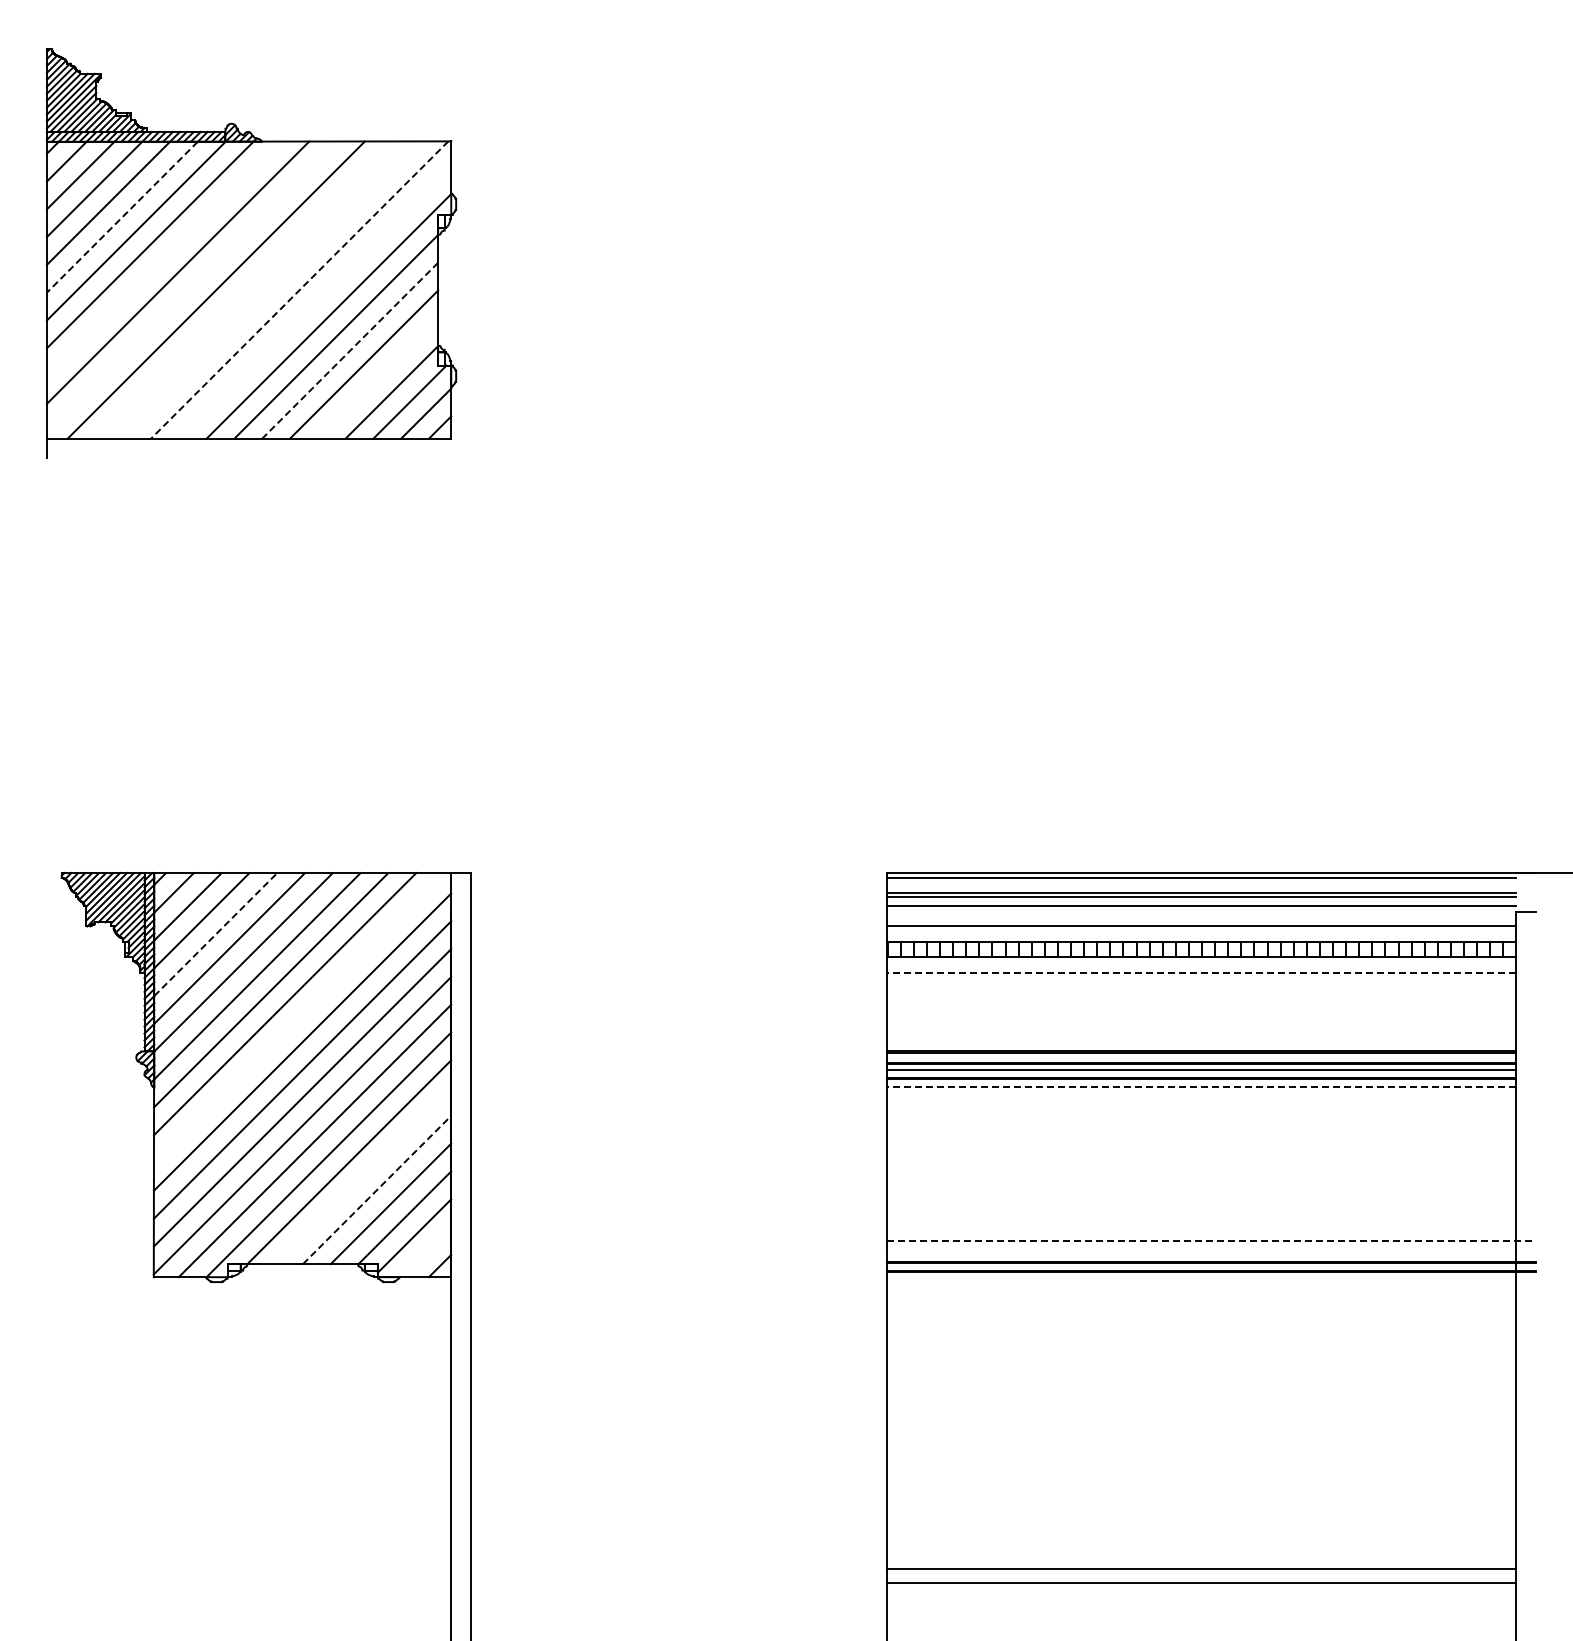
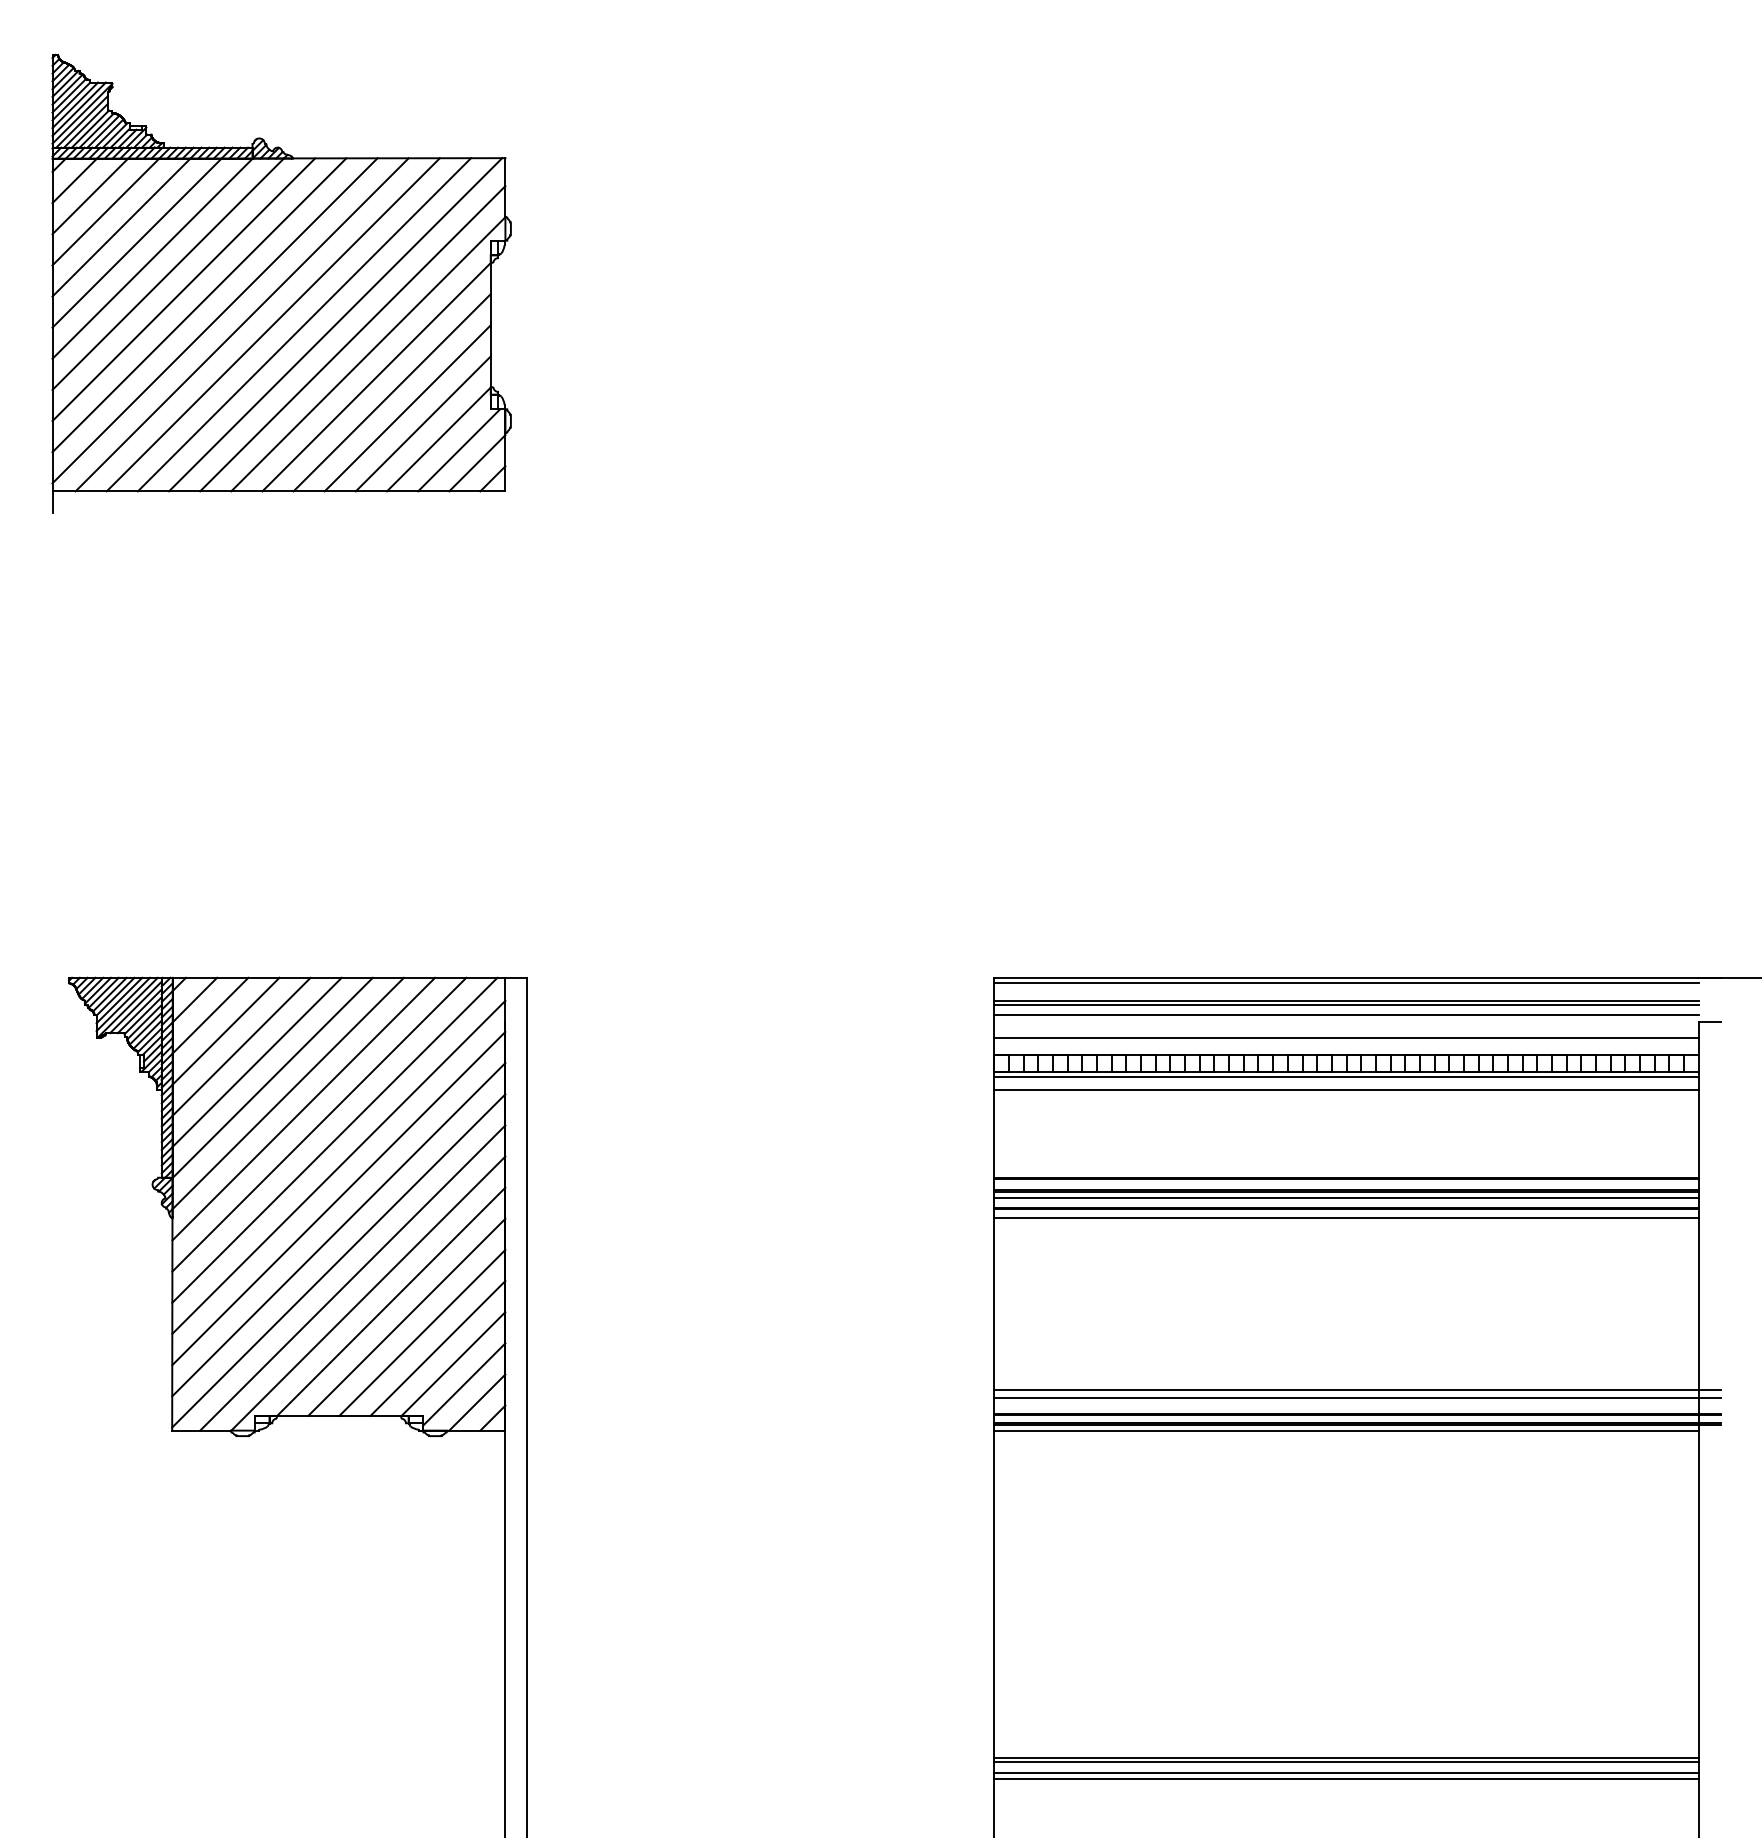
line: (122, 217) -> (137, 243), dashed -> solid
line: (163, 258) -> (183, 289), added
line: (191, 286) -> (214, 320), added
line: (243, 289) -> (272, 324), added
line: (271, 289) -> (304, 324), added
line: (299, 290) -> (335, 325), dashed -> solid
line: (314, 302) -> (352, 338), added
line: (349, 351) -> (391, 393), dashed -> solid
line: (377, 378) -> (422, 423), added
line: (215, 934) -> (241, 1046), dashed -> solid
line: (1201, 961) -> (1345, 1076), added
line: (1201, 972) -> (1345, 1089), dashed -> solid
line: (298, 1018) -> (334, 1140), added
line: (1201, 1087) -> (1345, 1218), dashed -> solid
line: (363, 1176) -> (407, 1317), added
line: (377, 1189) -> (422, 1332), dashed -> solid
line: (1212, 1241) -> (1358, 1390), dashed -> solid
line: (1211, 1247) -> (1357, 1397), added
line: (426, 1252) -> (477, 1402), added
line: (1201, 1277) -> (1345, 1430), added
line: (1201, 1572) -> (1345, 1761), added
line: (1201, 1587) -> (1345, 1778), added

